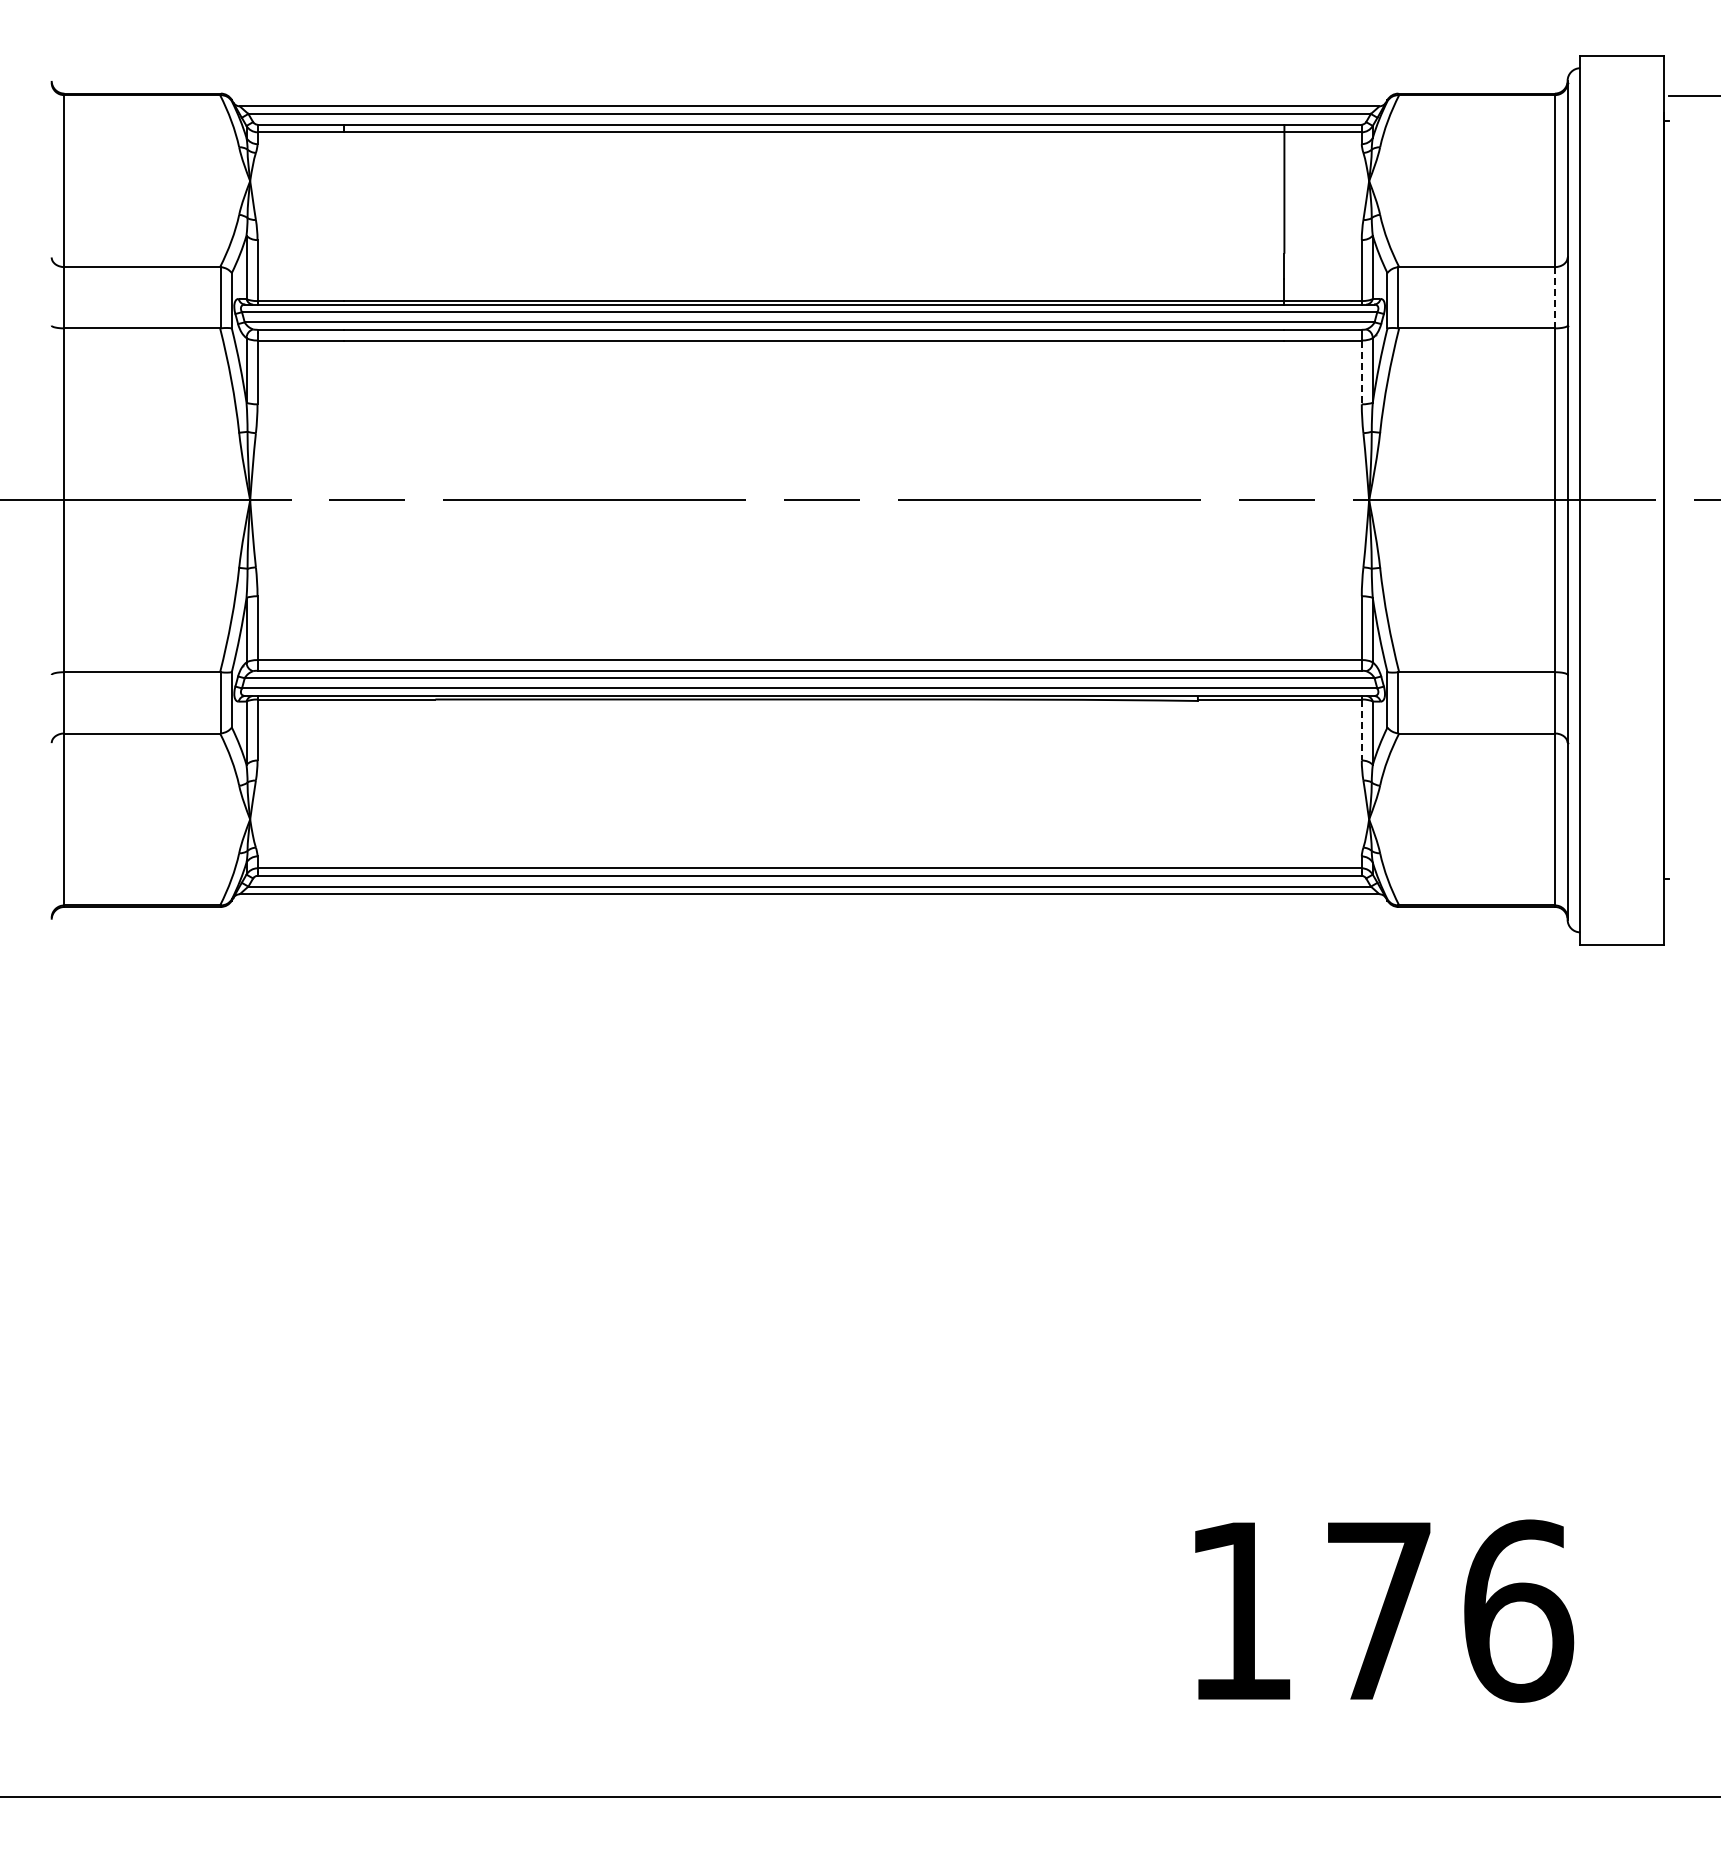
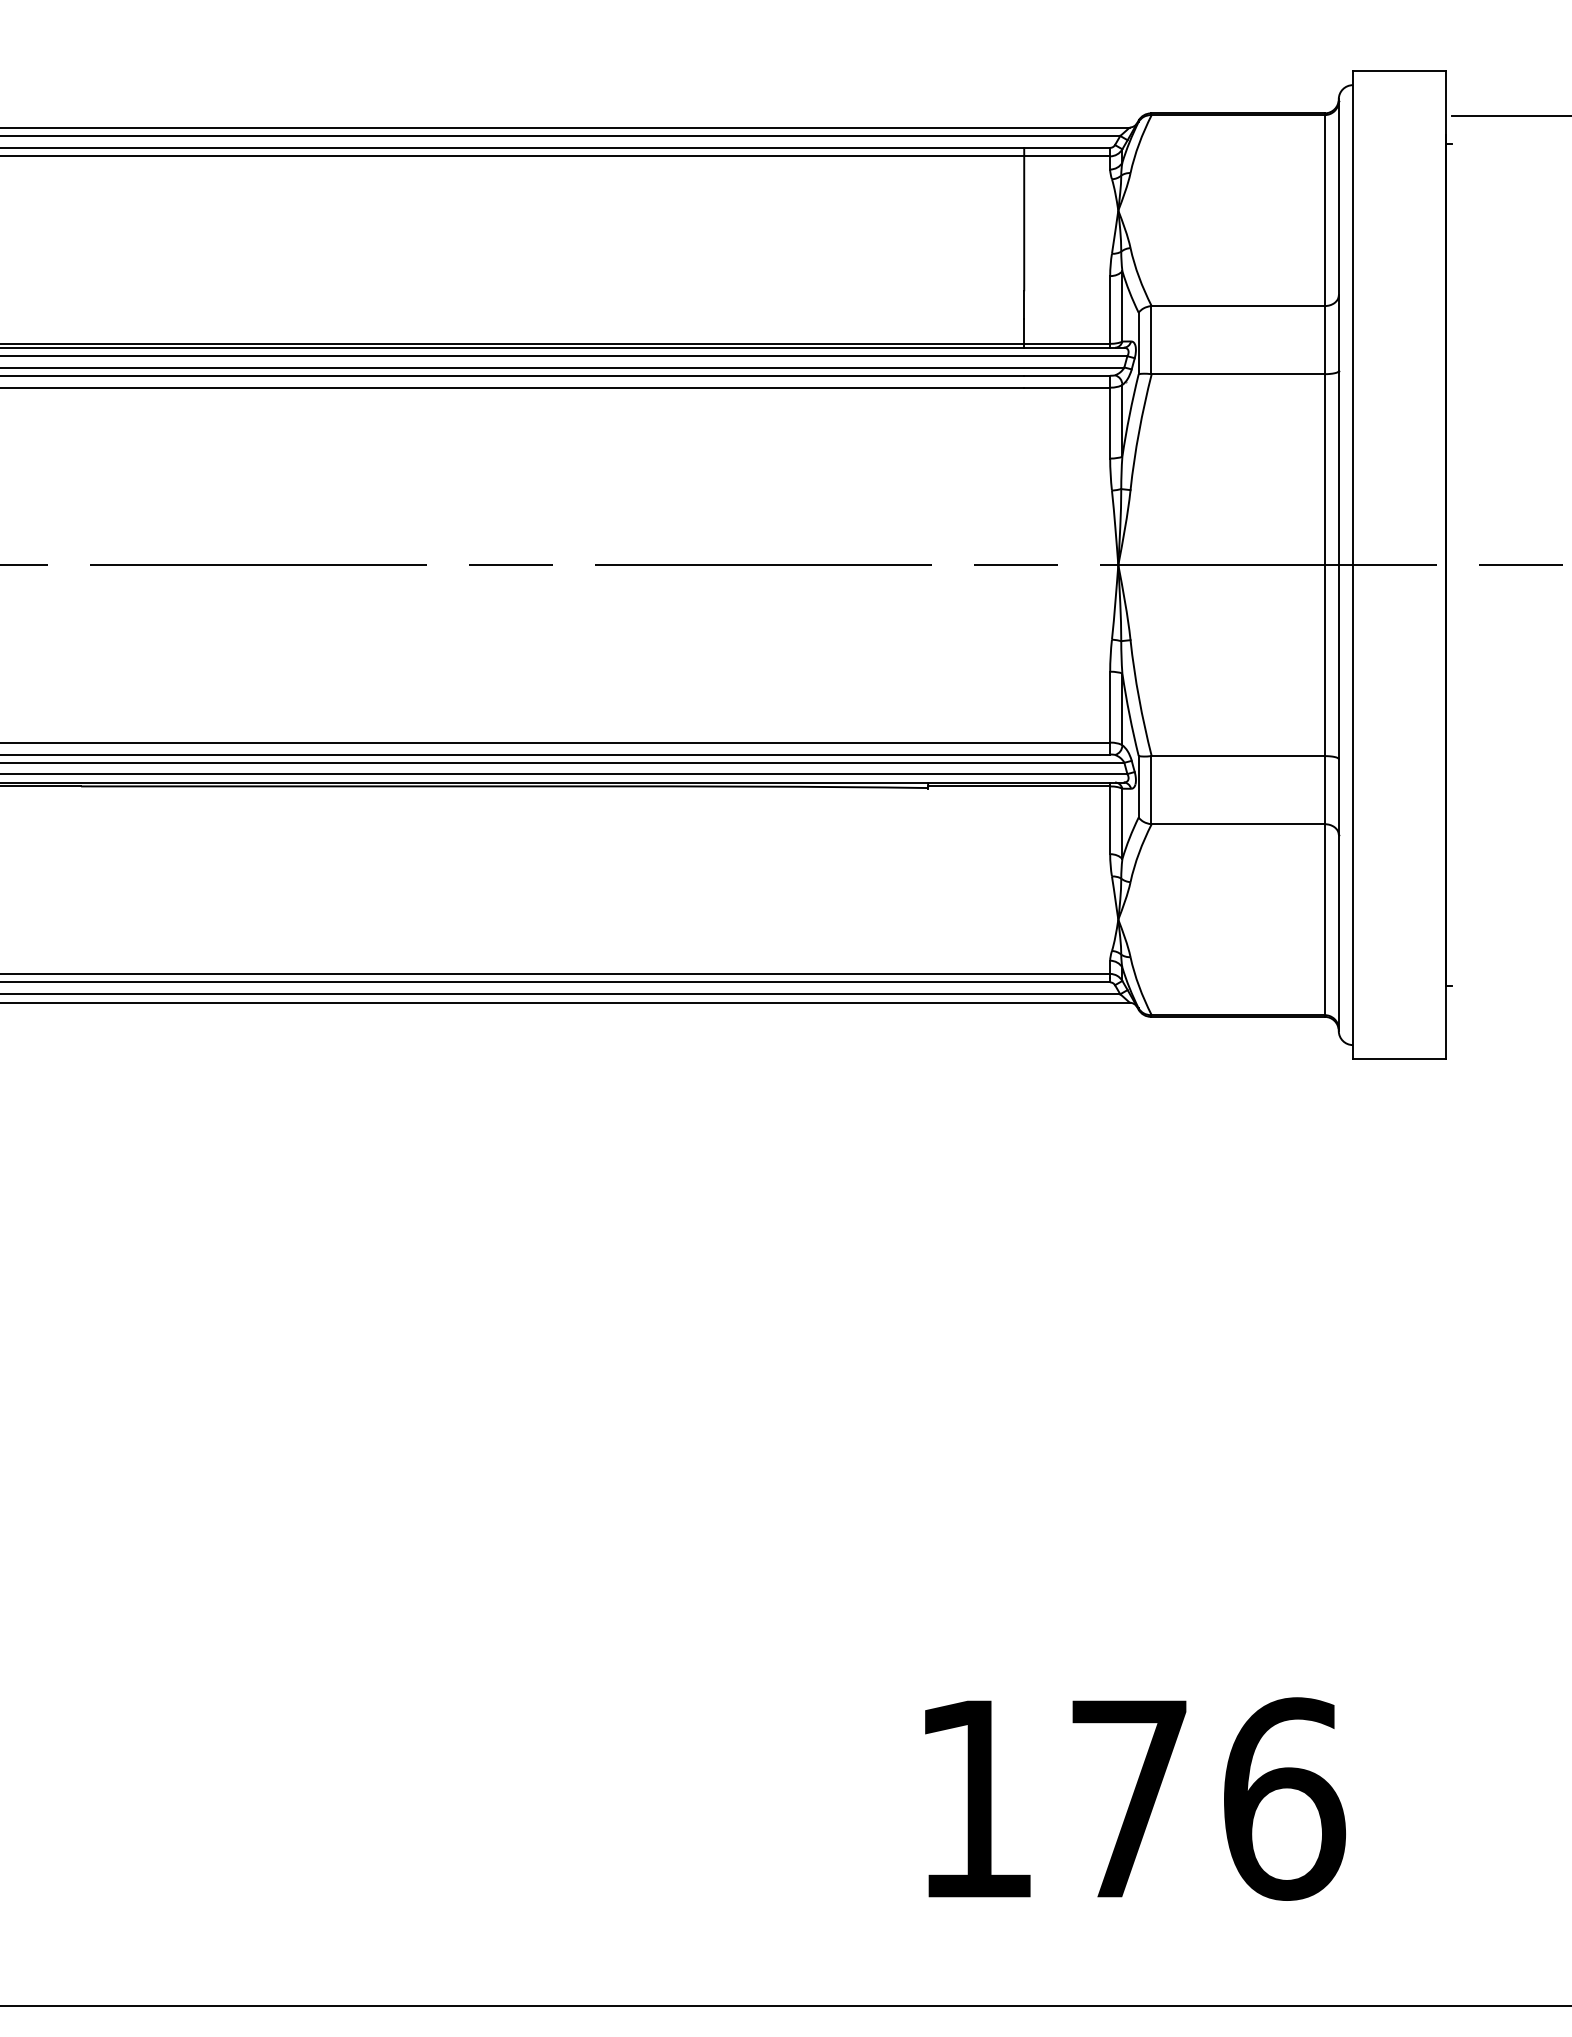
line: (1554, 297) -> (1324, 339), dashed -> solid
line: (1361, 372) -> (1109, 423), dashed -> solid
line: (1361, 730) -> (1109, 820), dashed -> solid

